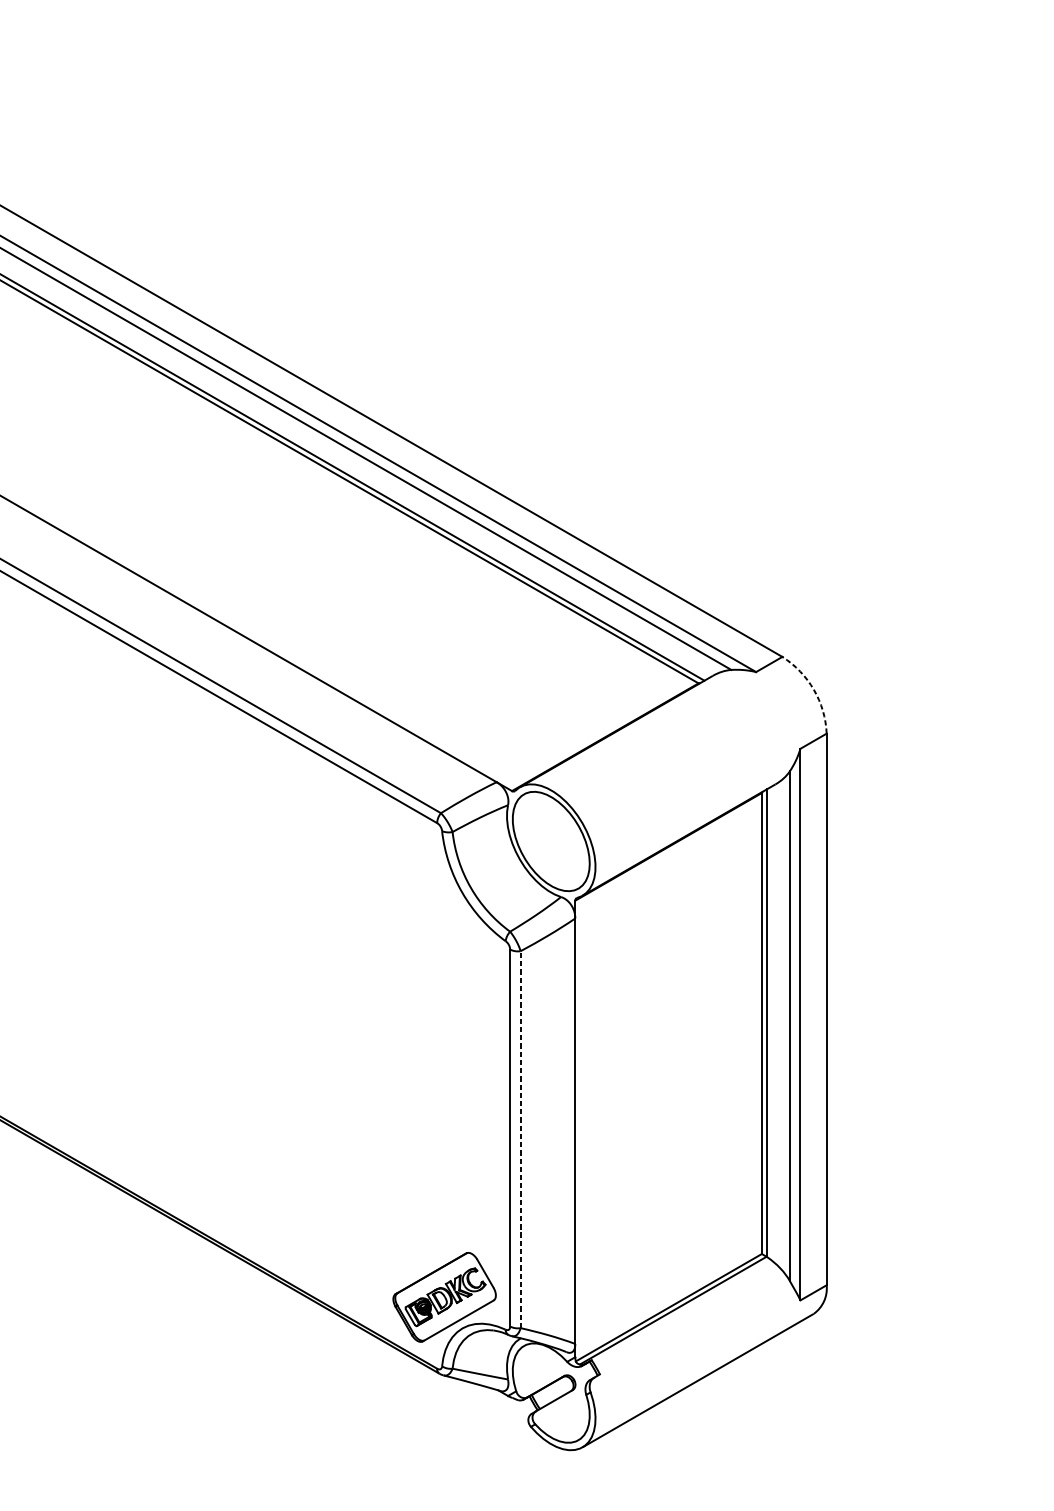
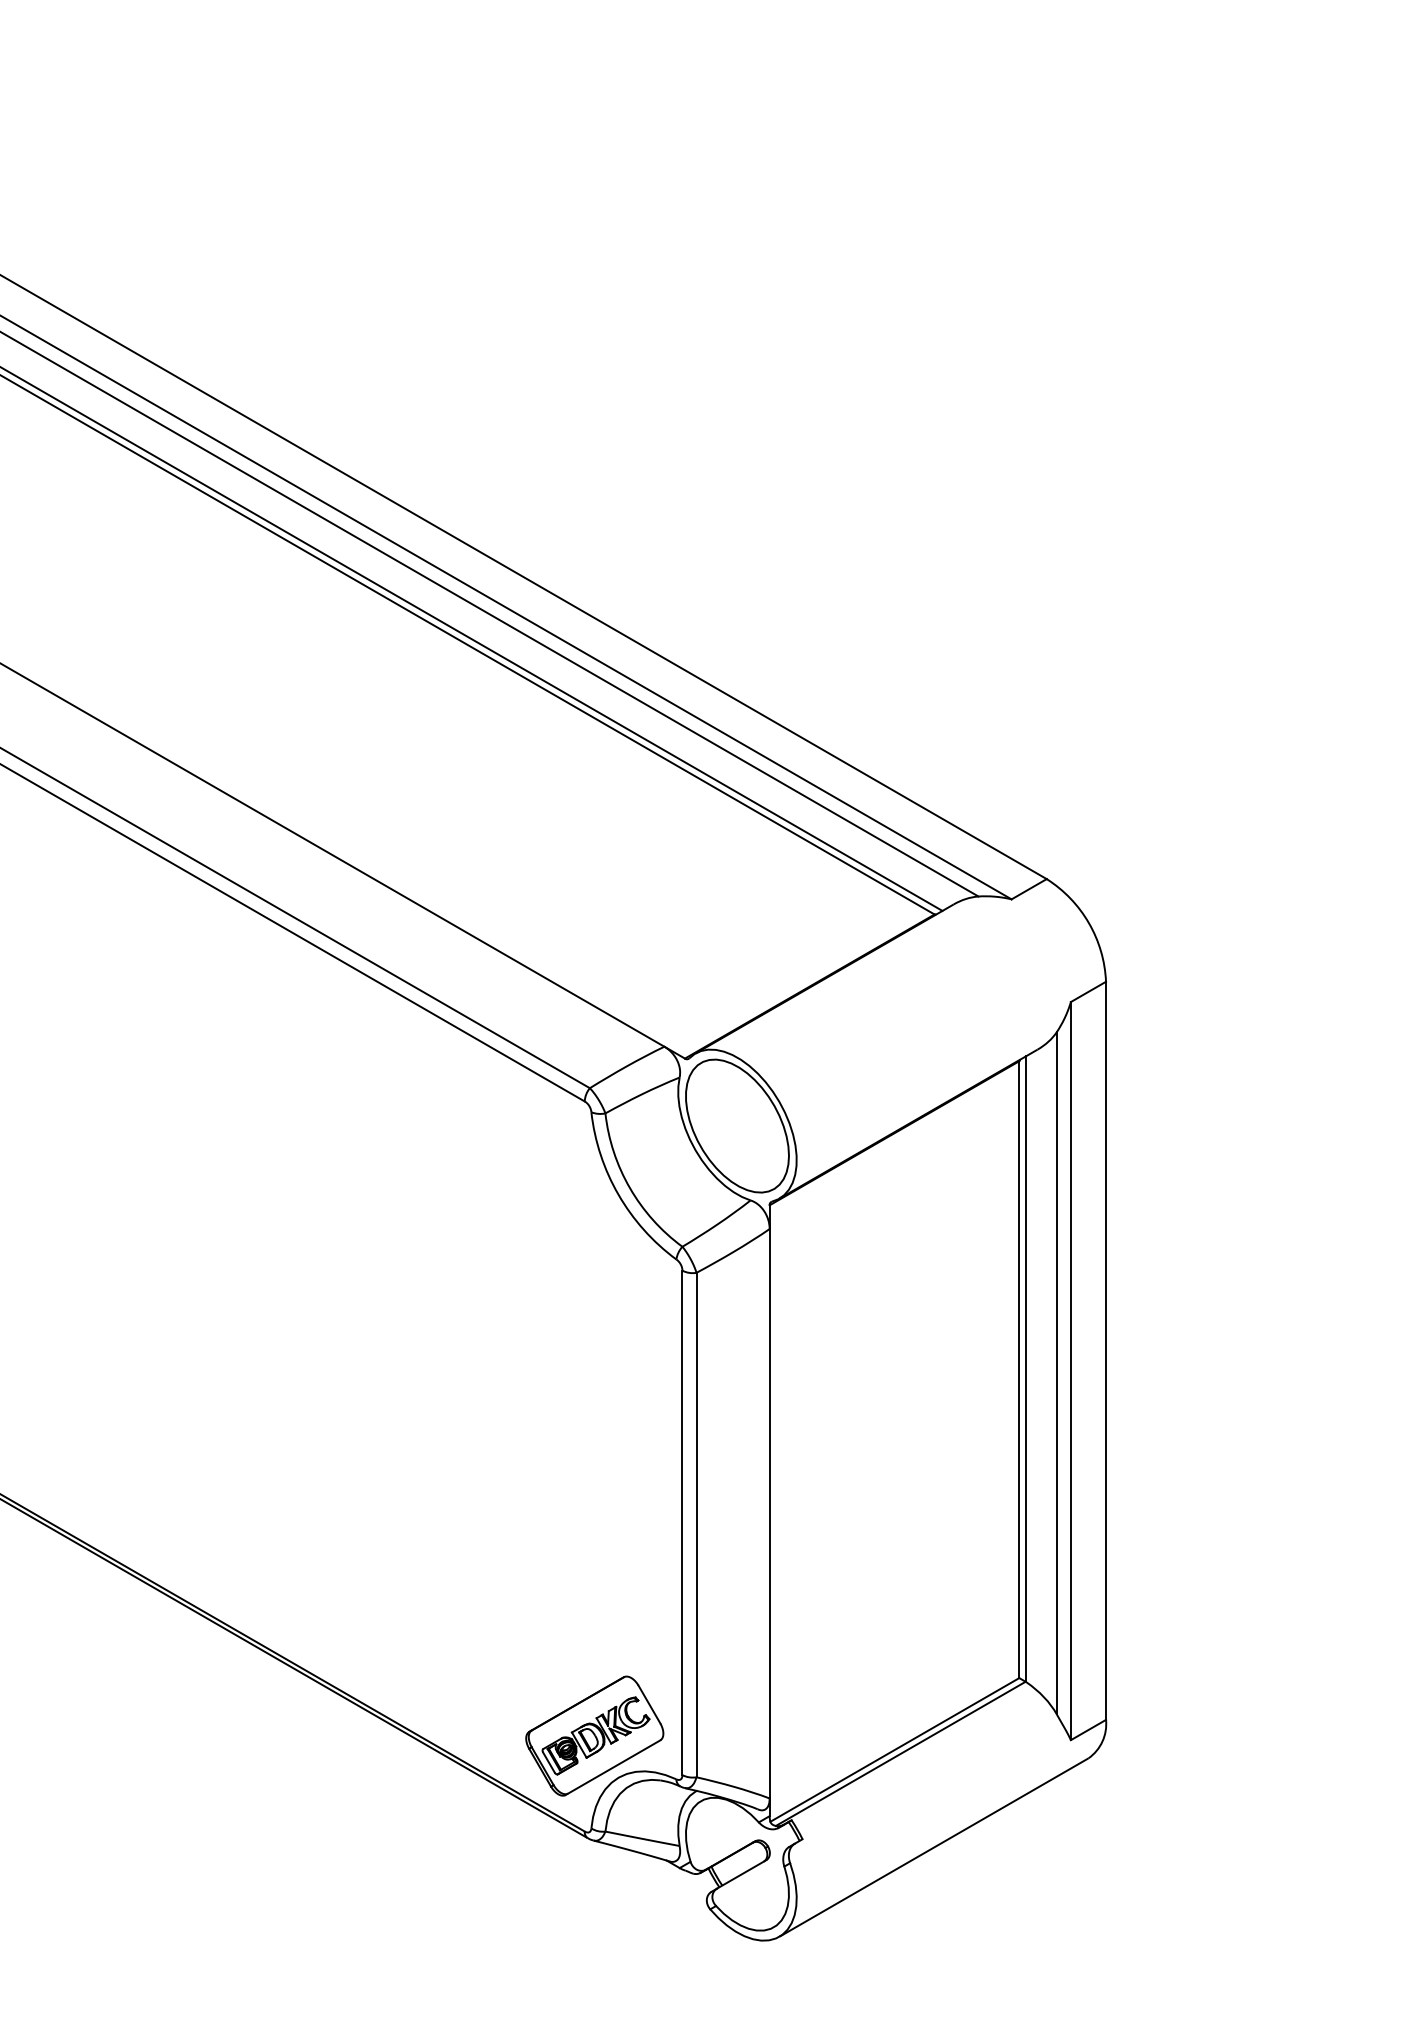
arc: (813, 690) -> (1088, 923), dashed -> solid
line: (520, 1139) -> (696, 1524), dashed -> solid

